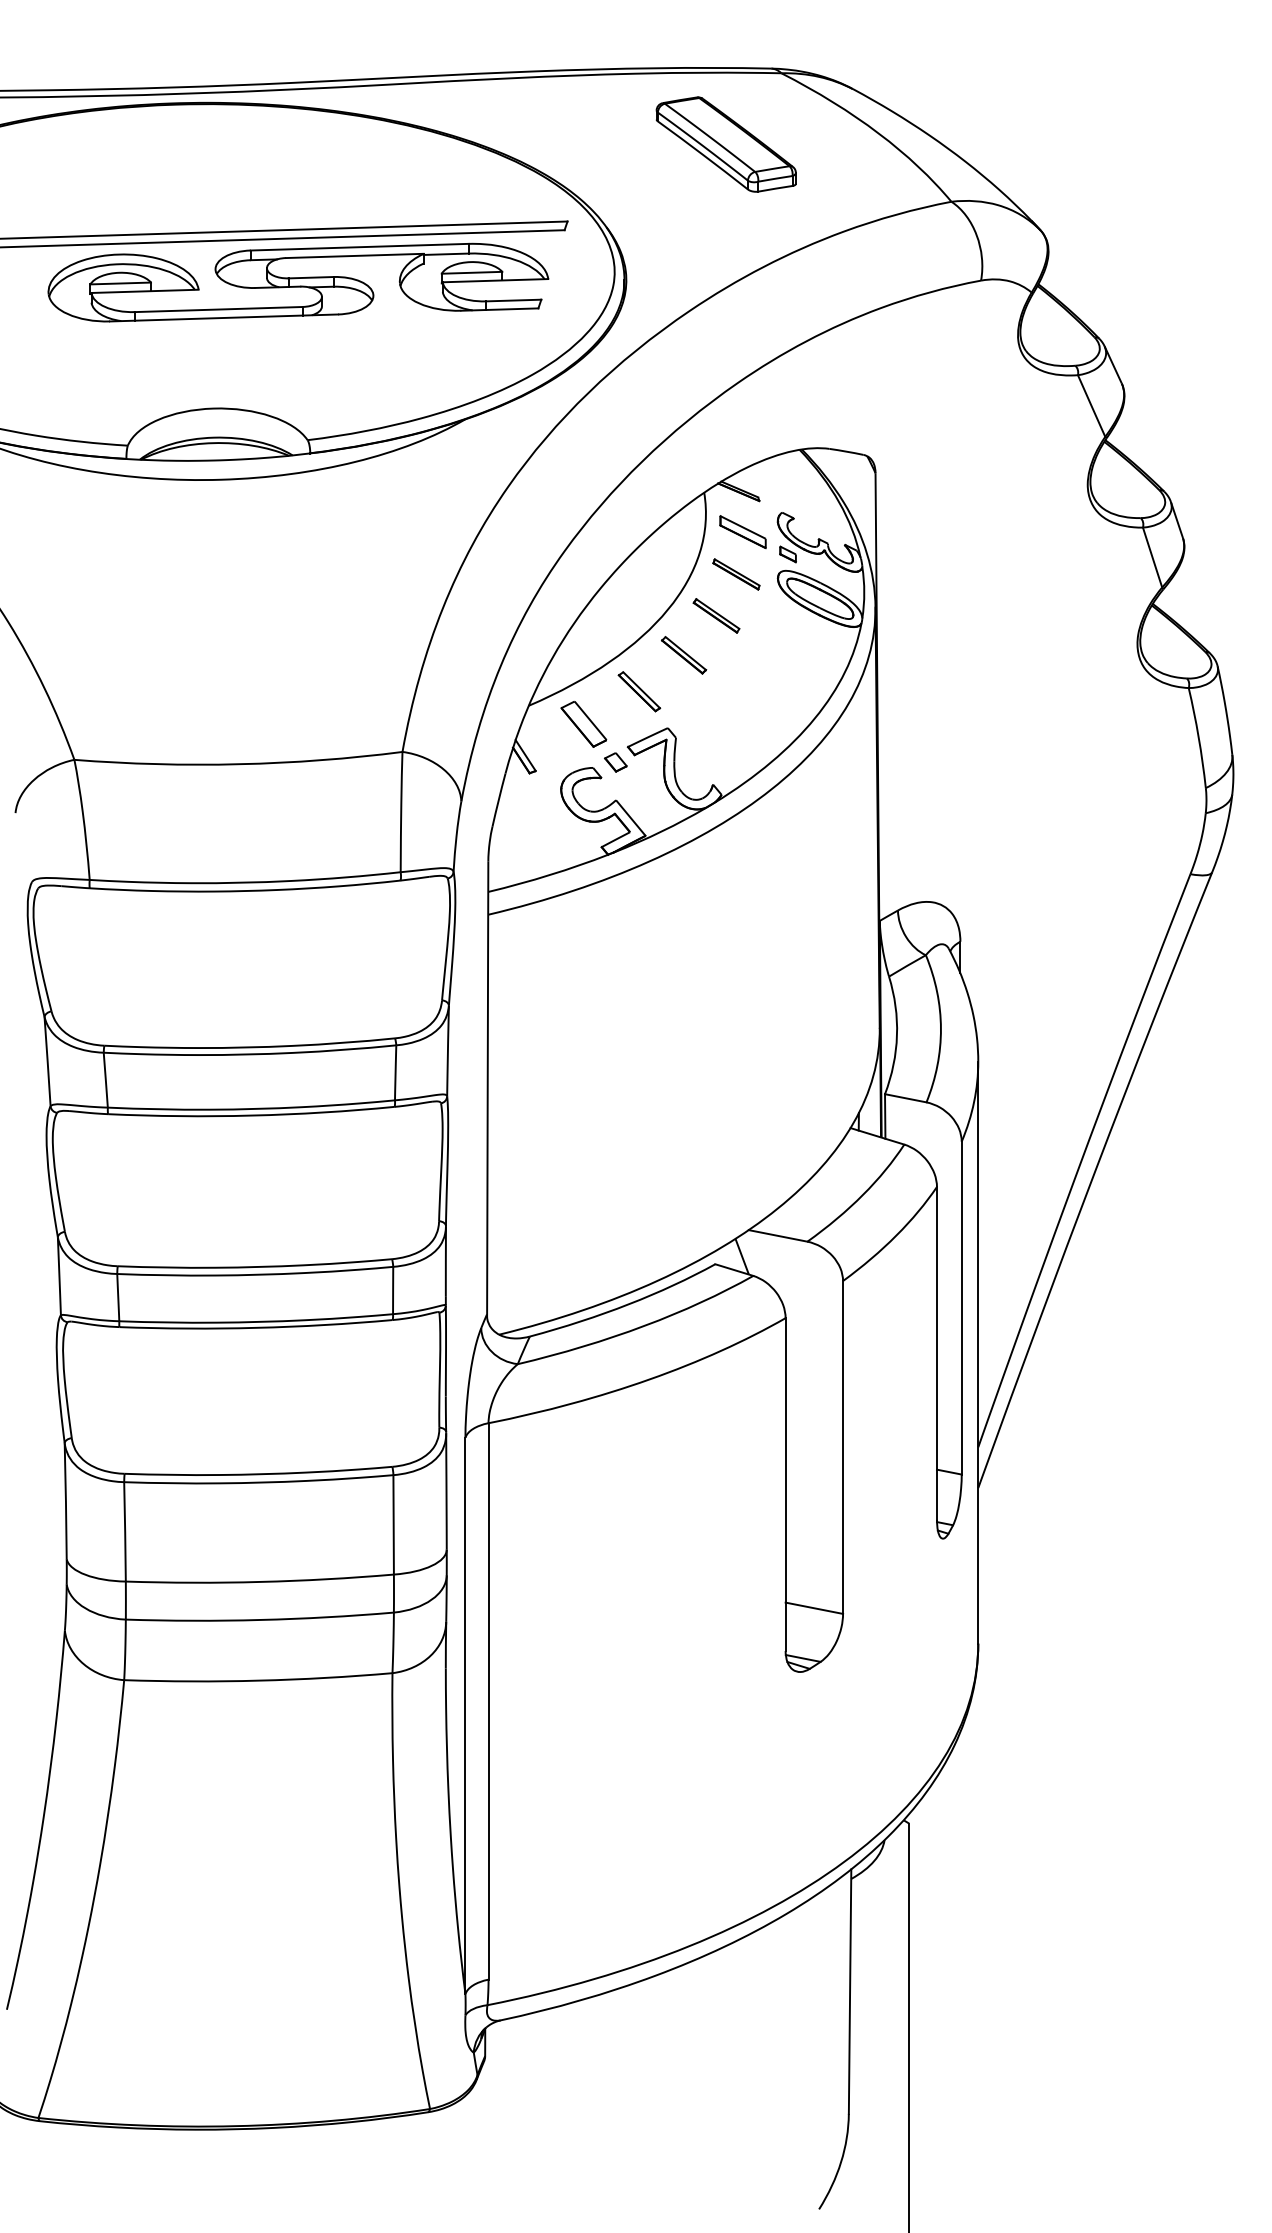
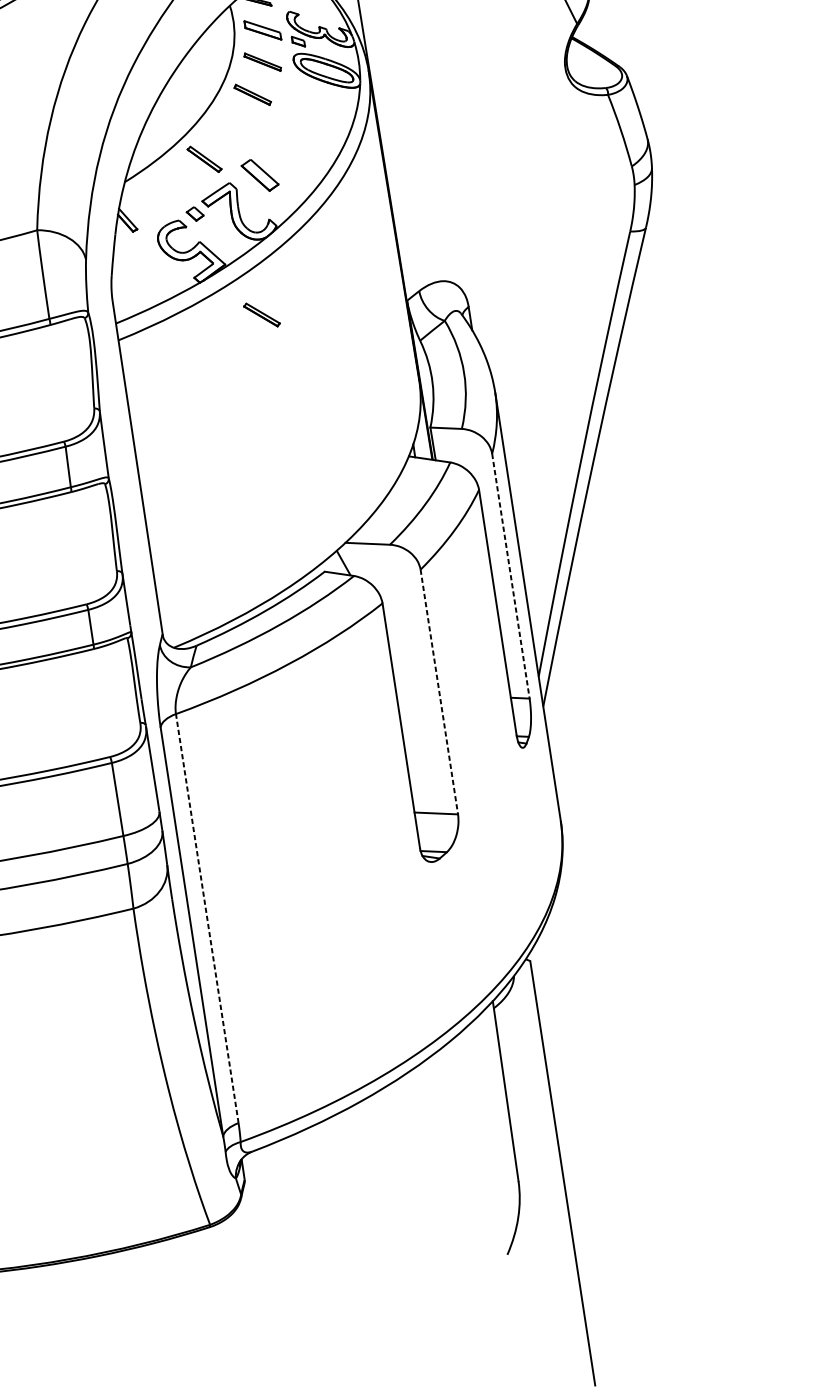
part: (684, 655) -> (262, 315), moved
part: (583, 724) -> (259, 175), moved
line: (961, 1308) -> (510, 576), solid -> dashed
line: (843, 1447) -> (439, 692), solid -> dashed
line: (488, 1700) -> (207, 917), solid -> dashed

